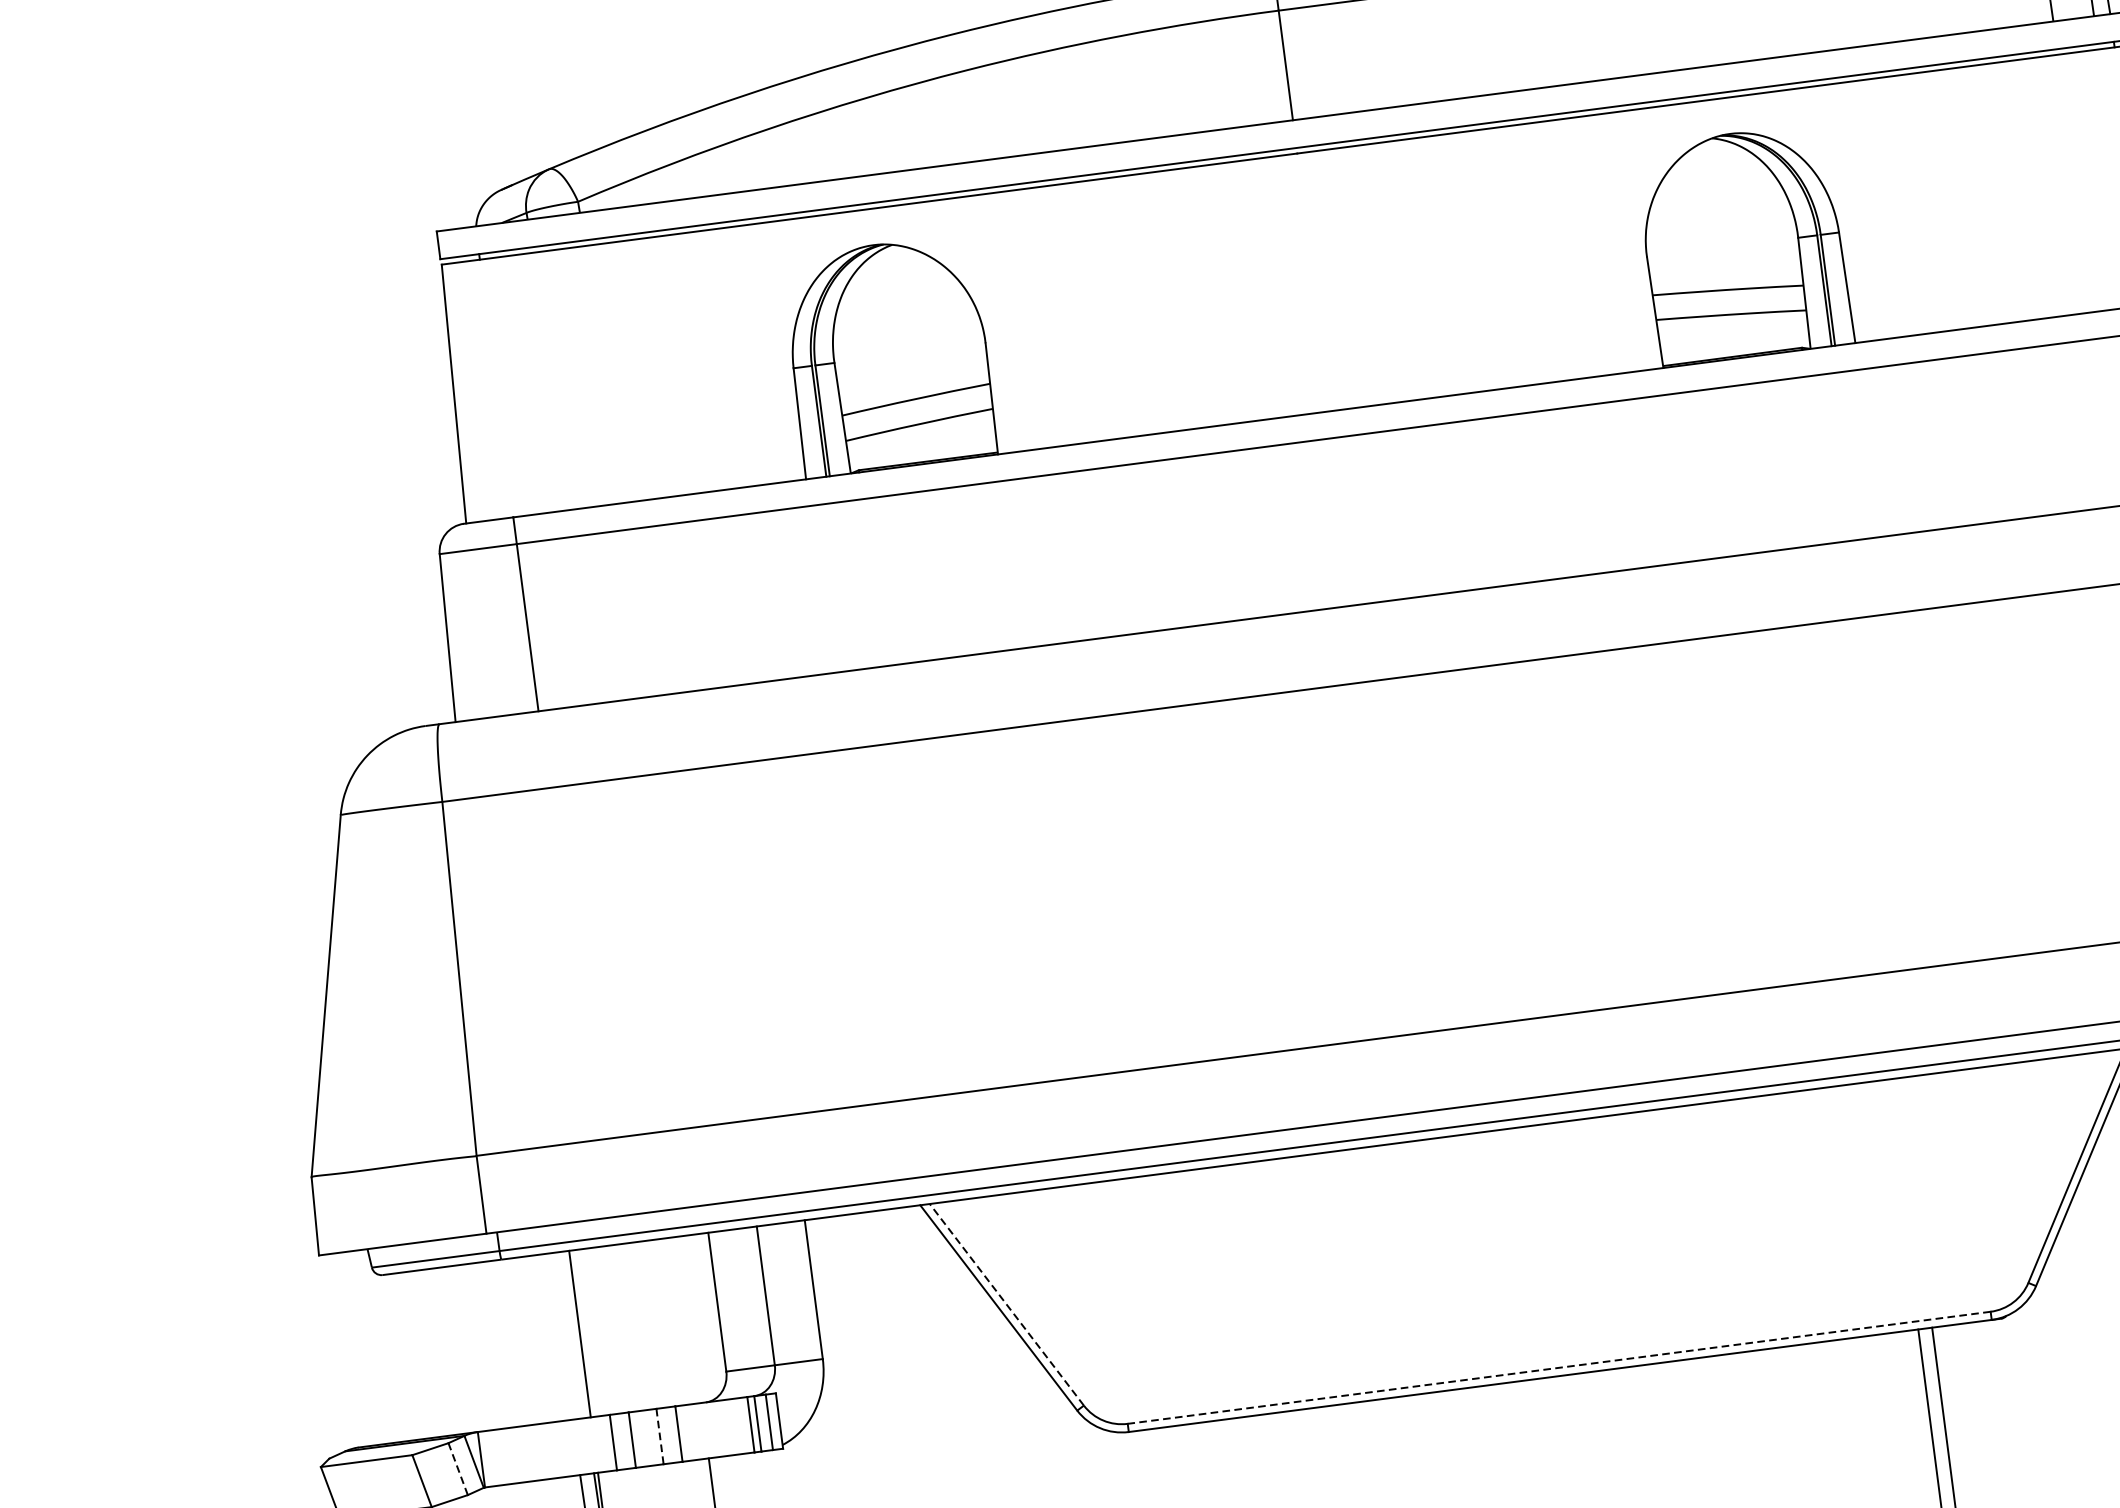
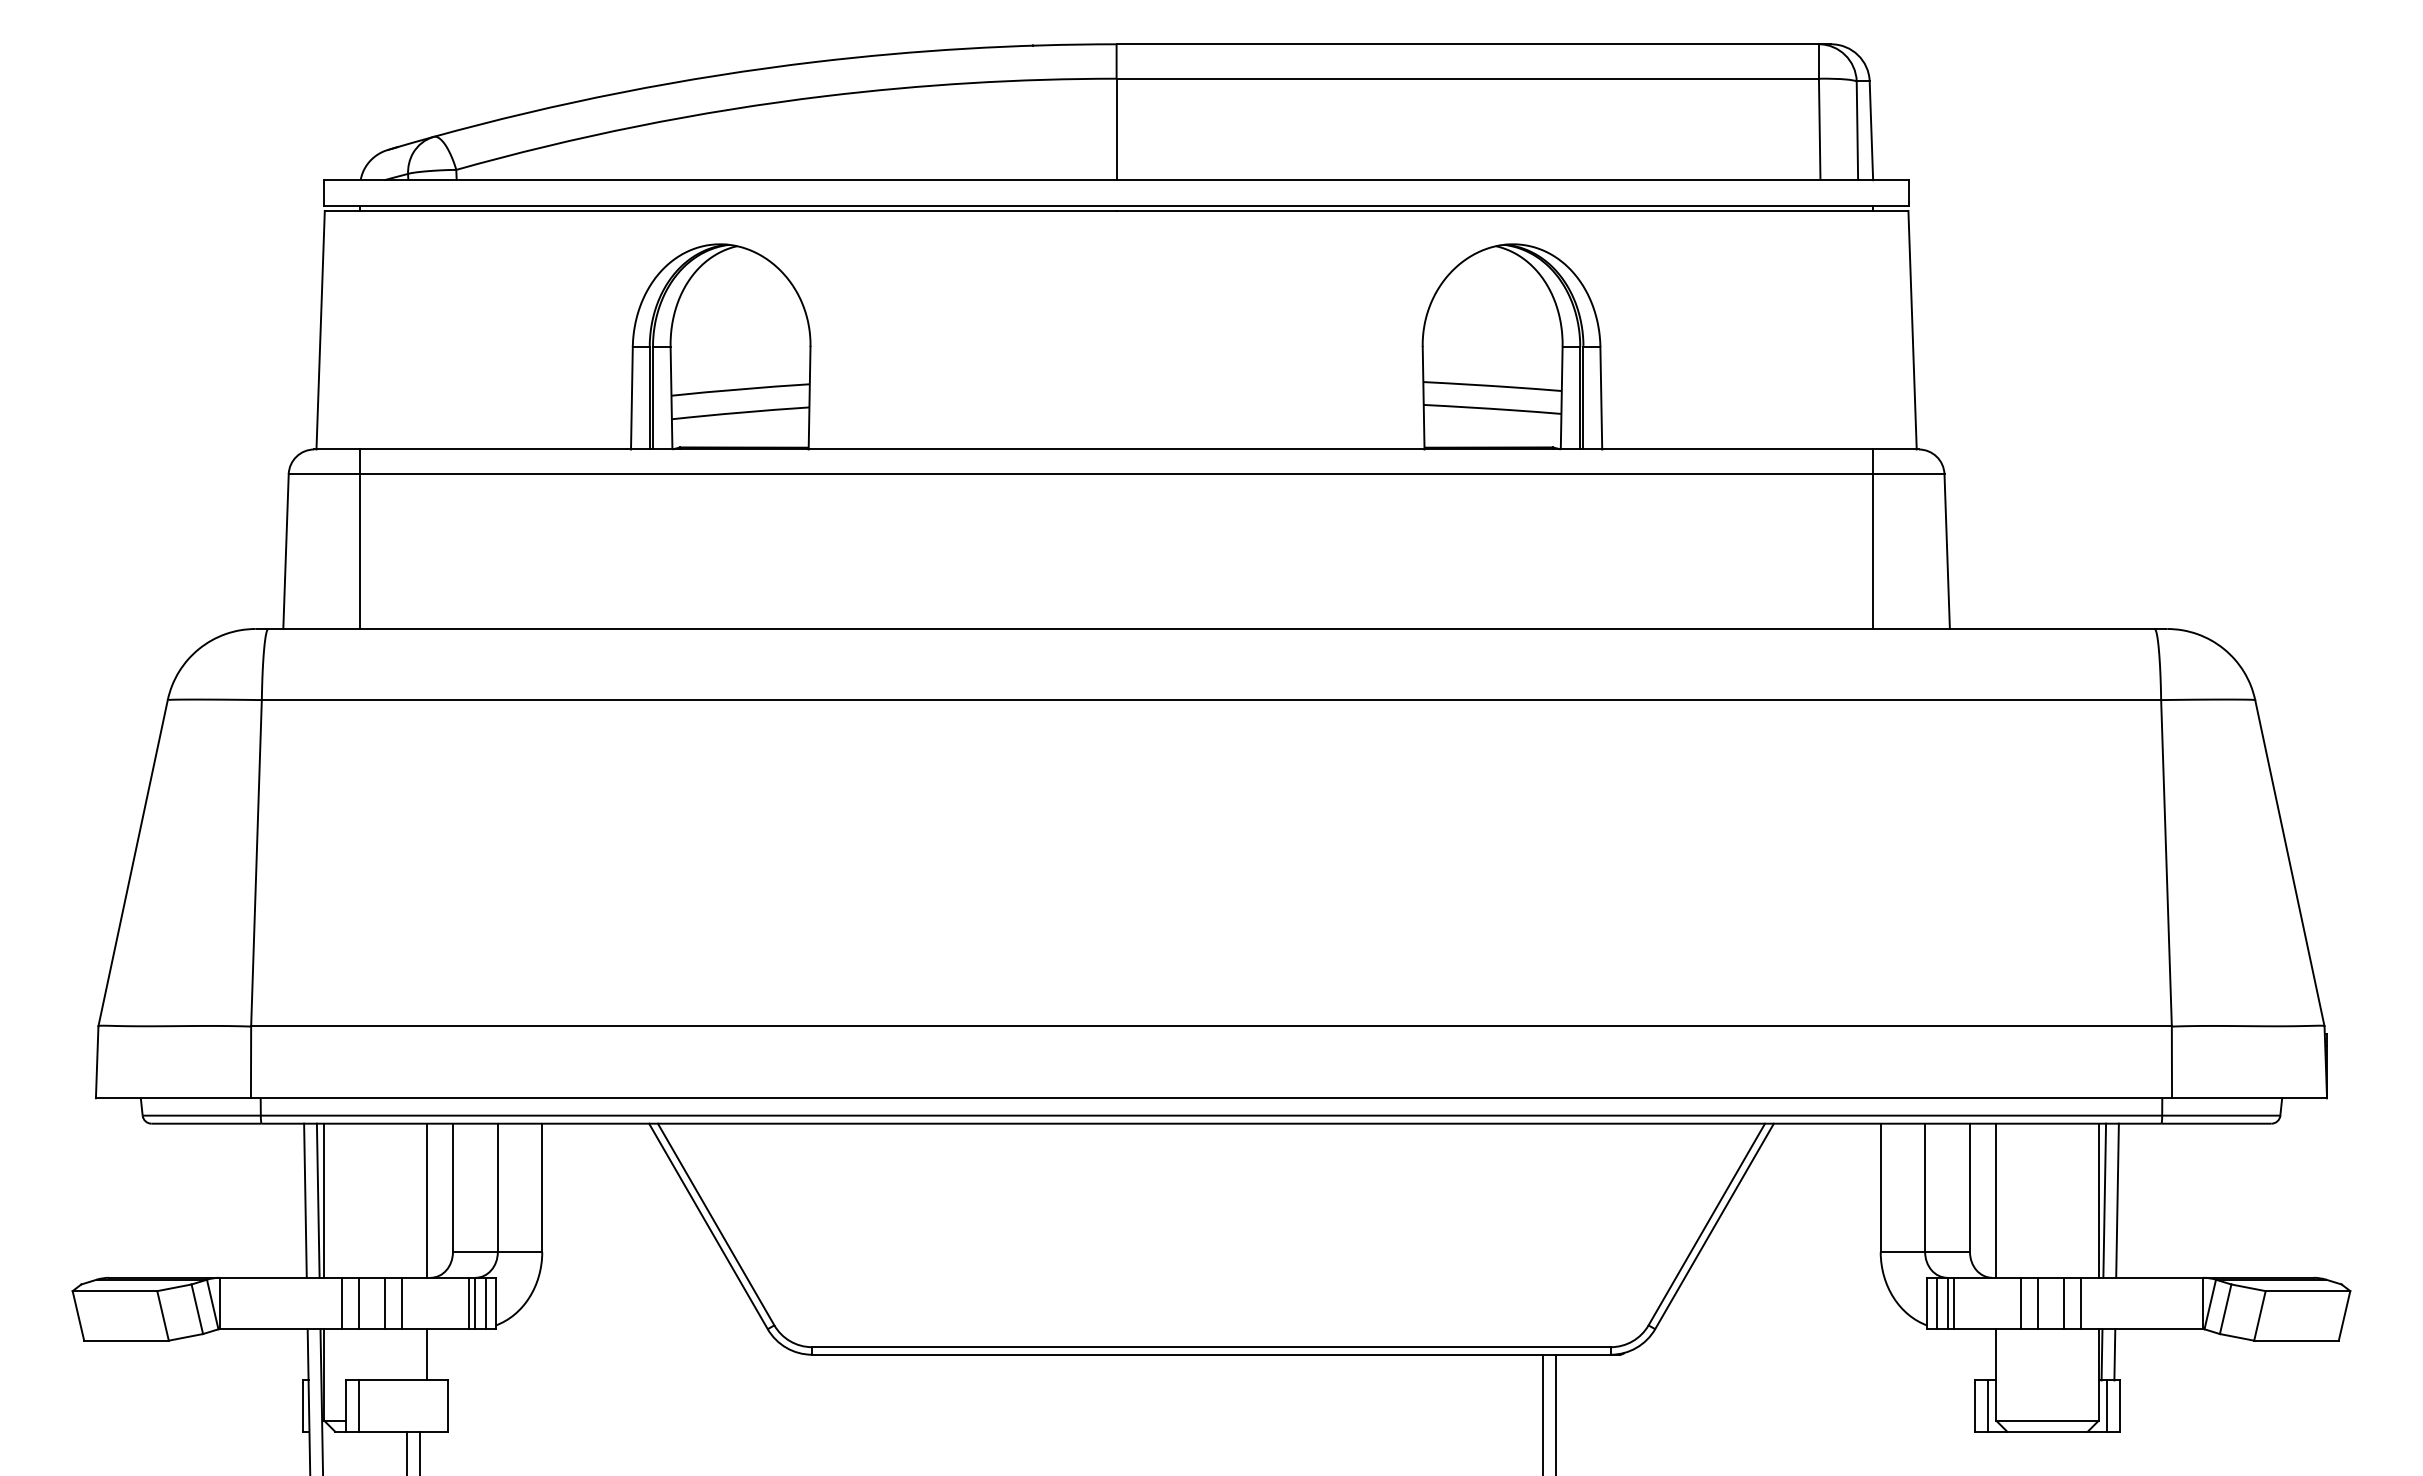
line: (1006, 1304) -> (715, 1224), dashed -> solid
line: (690, 1319) -> (426, 1200), added
line: (572, 1334) -> (317, 1200), added
line: (559, 1336) -> (305, 1200), added
line: (1558, 1368) -> (1210, 1347), dashed -> solid
line: (659, 1436) -> (384, 1303), dashed -> solid
line: (458, 1468) -> (197, 1308), dashed -> solid

